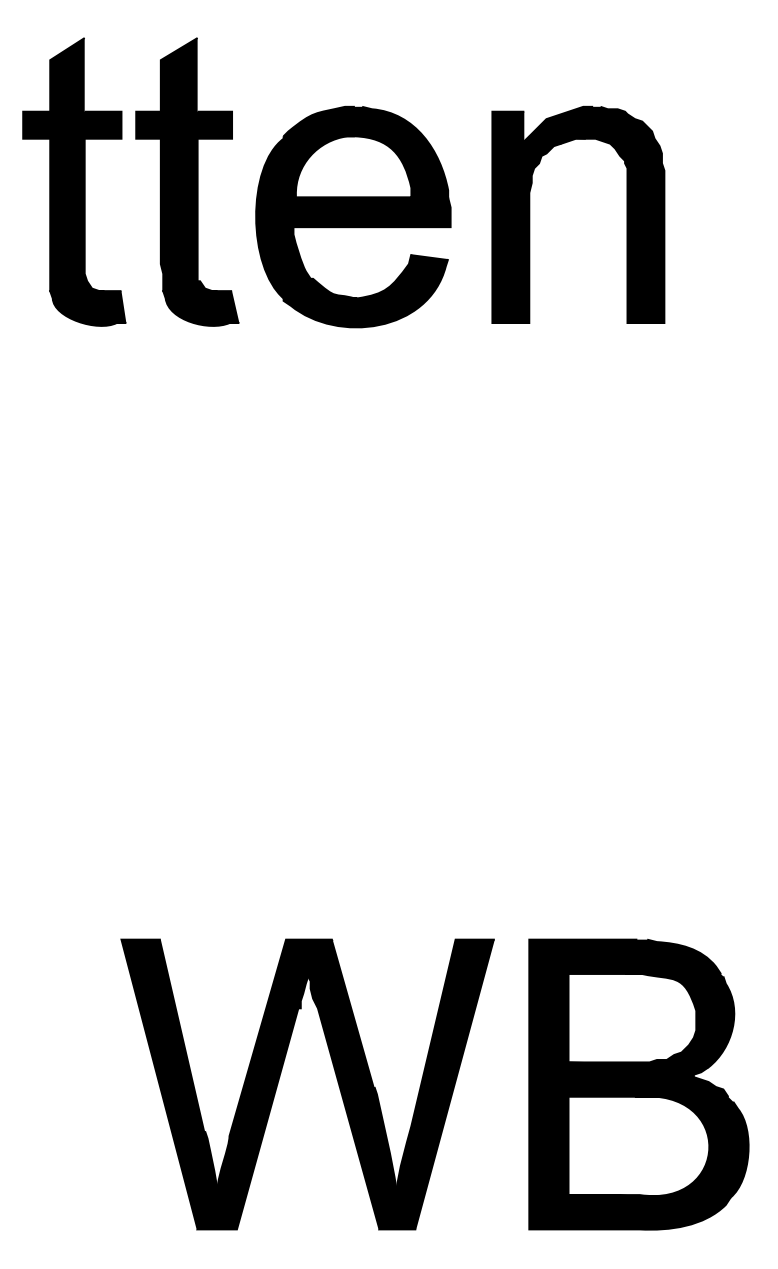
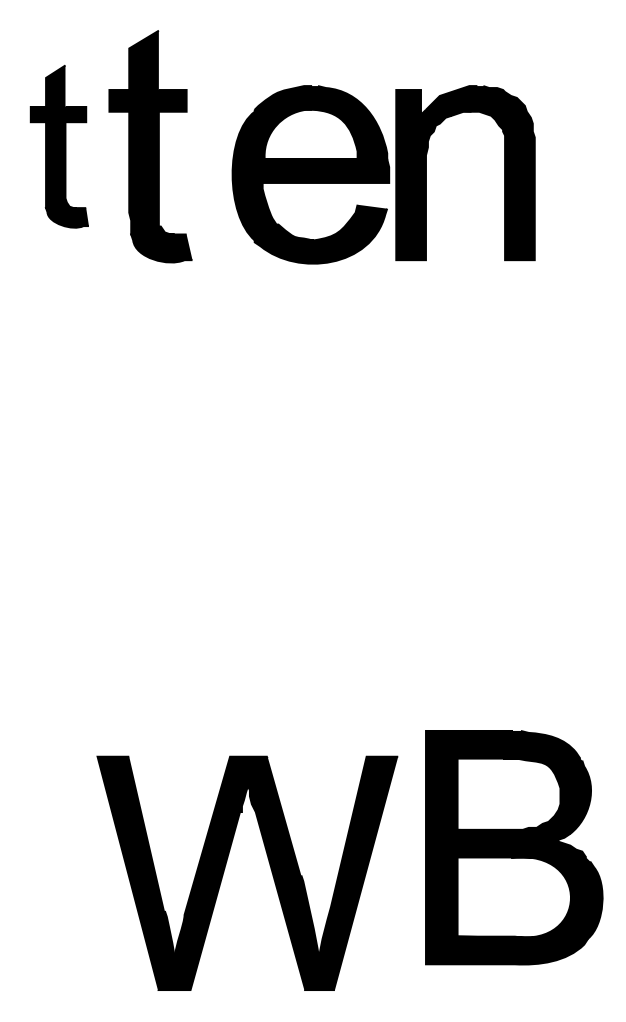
part: (74, 181) -> (59, 146), size x0.7
part: (353, 216) -> (310, 174), moved
part: (638, 1084) -> (513, 847), moved

